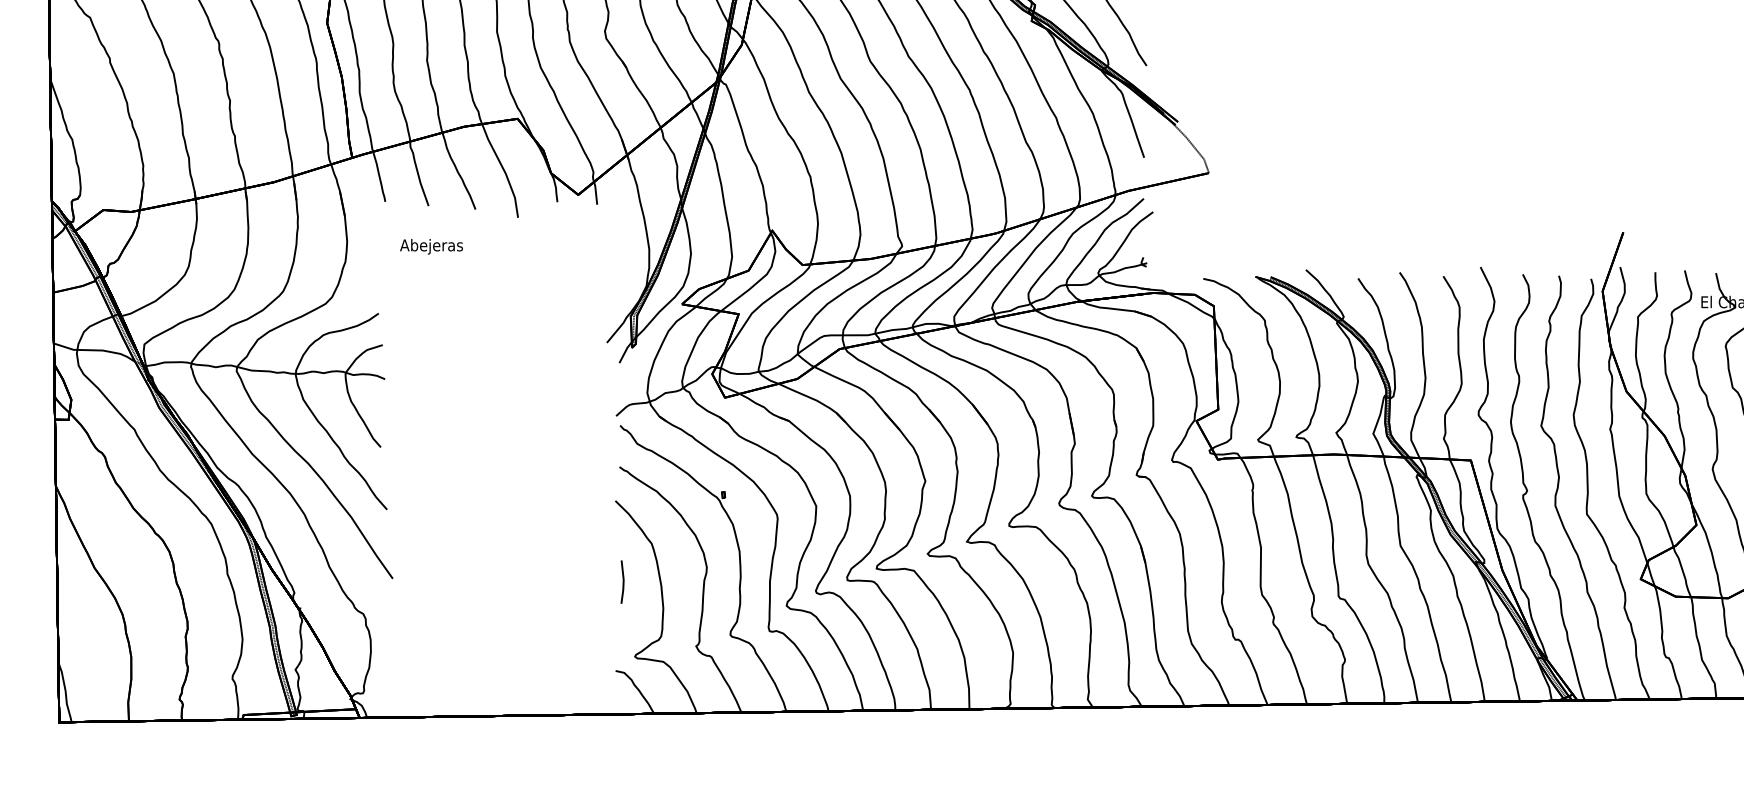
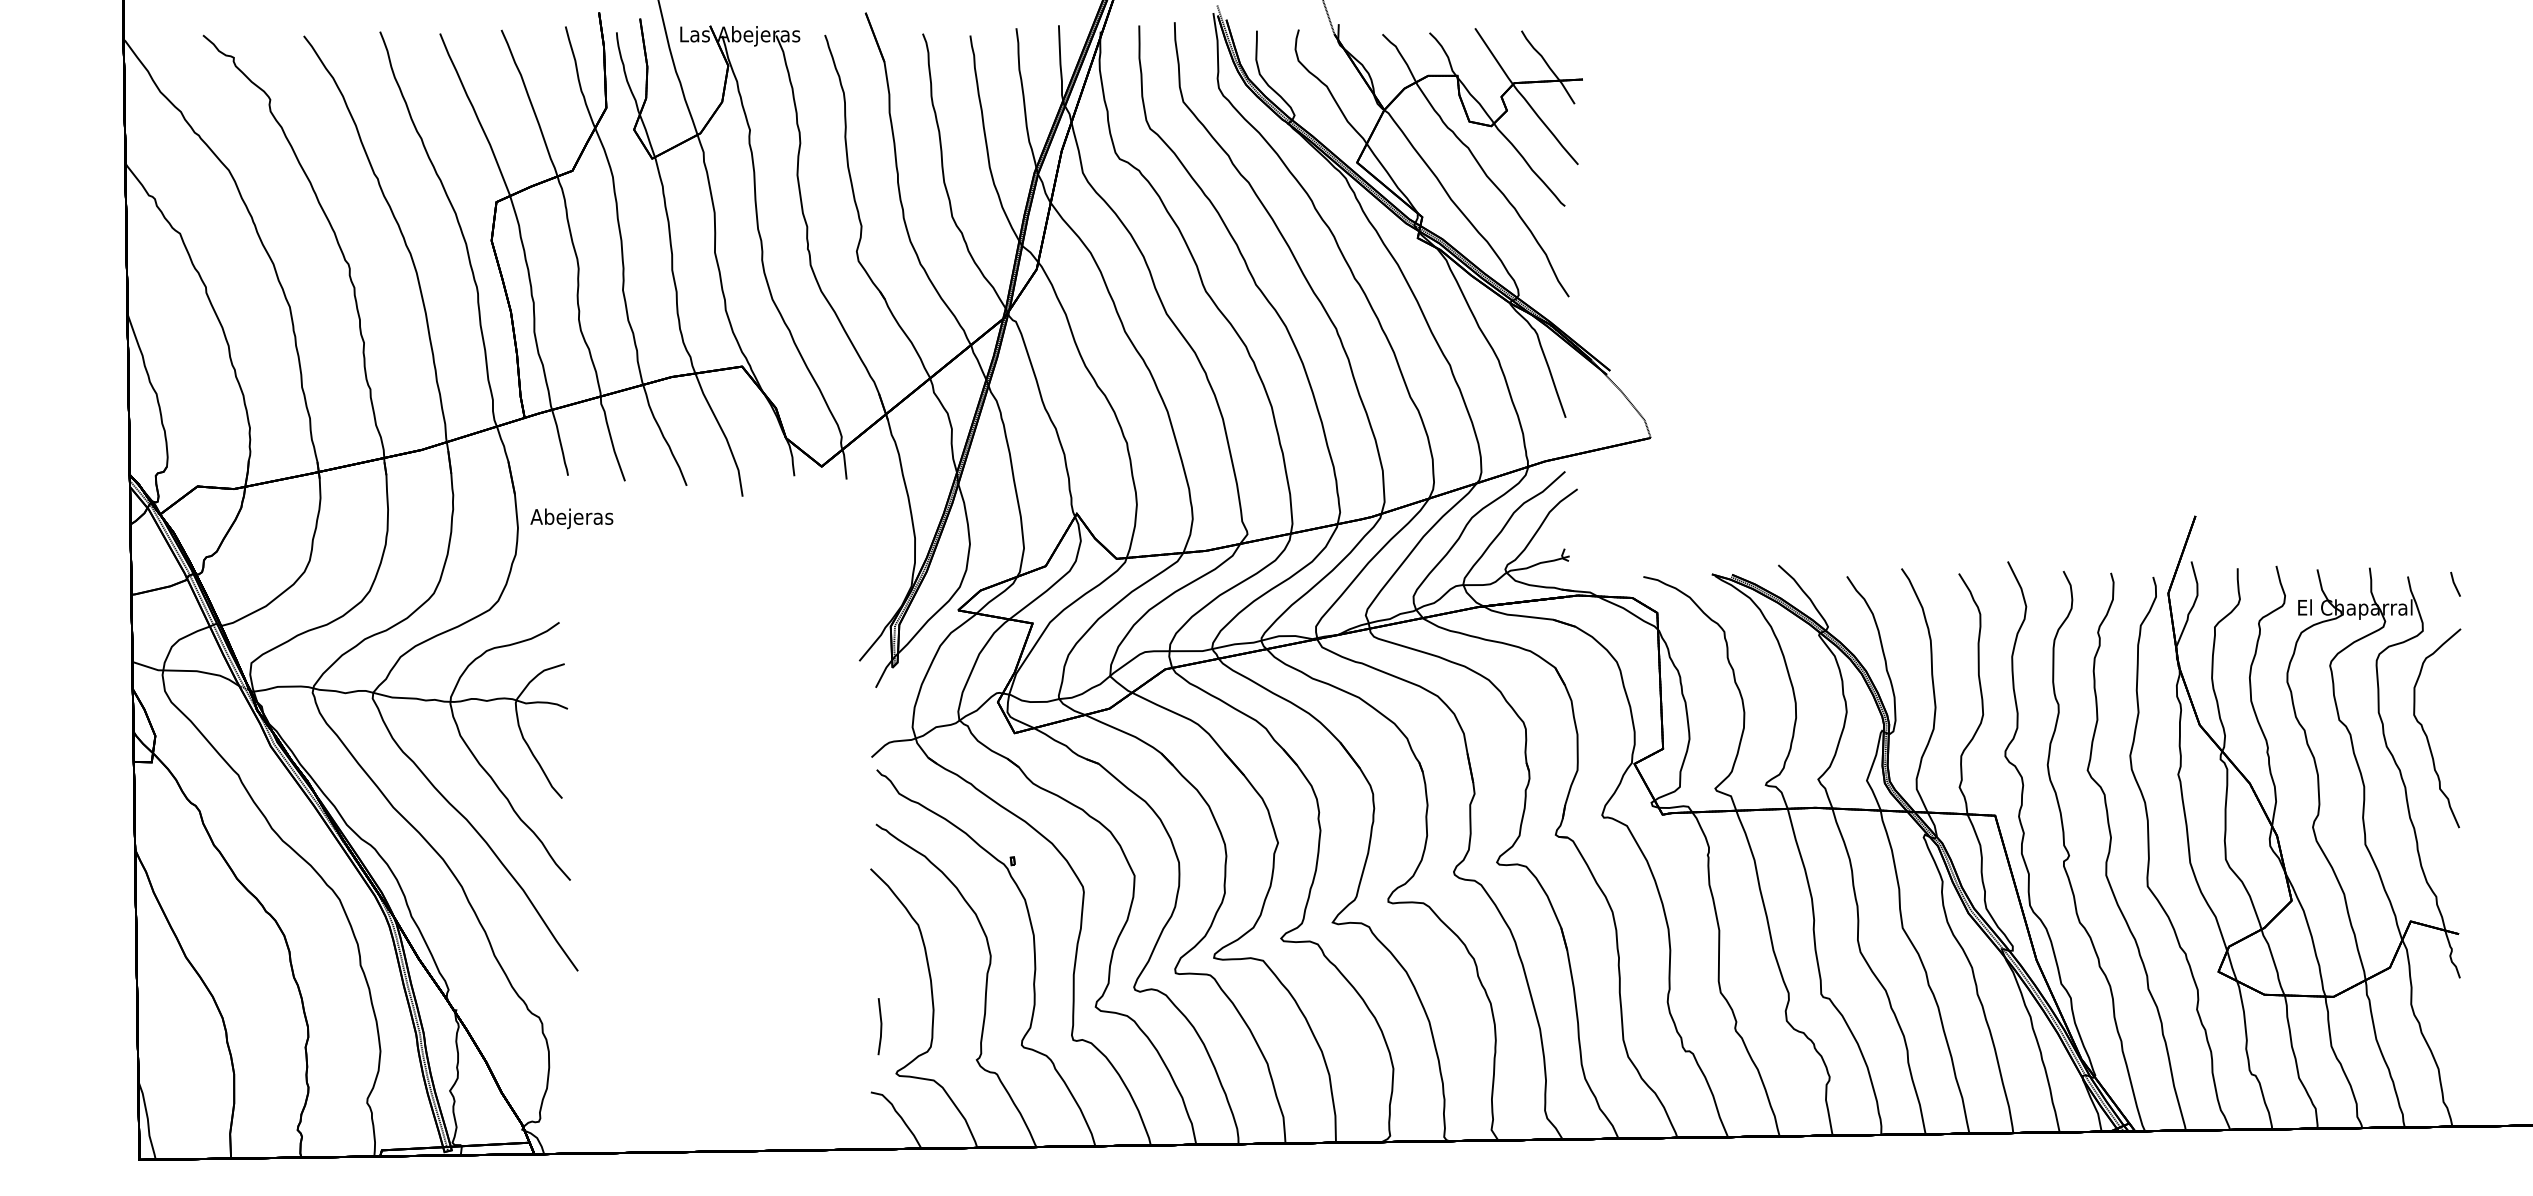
text: (431, 246) -> (571, 518), moved
line: (622, 582) -> (880, 1026), moved

